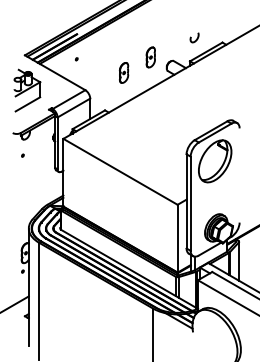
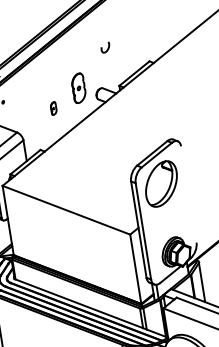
curve: (196, 38) -> (107, 48), moved
part: (150, 57) -> (78, 88), size x1.4
part: (123, 72) -> (53, 108), size x0.6

